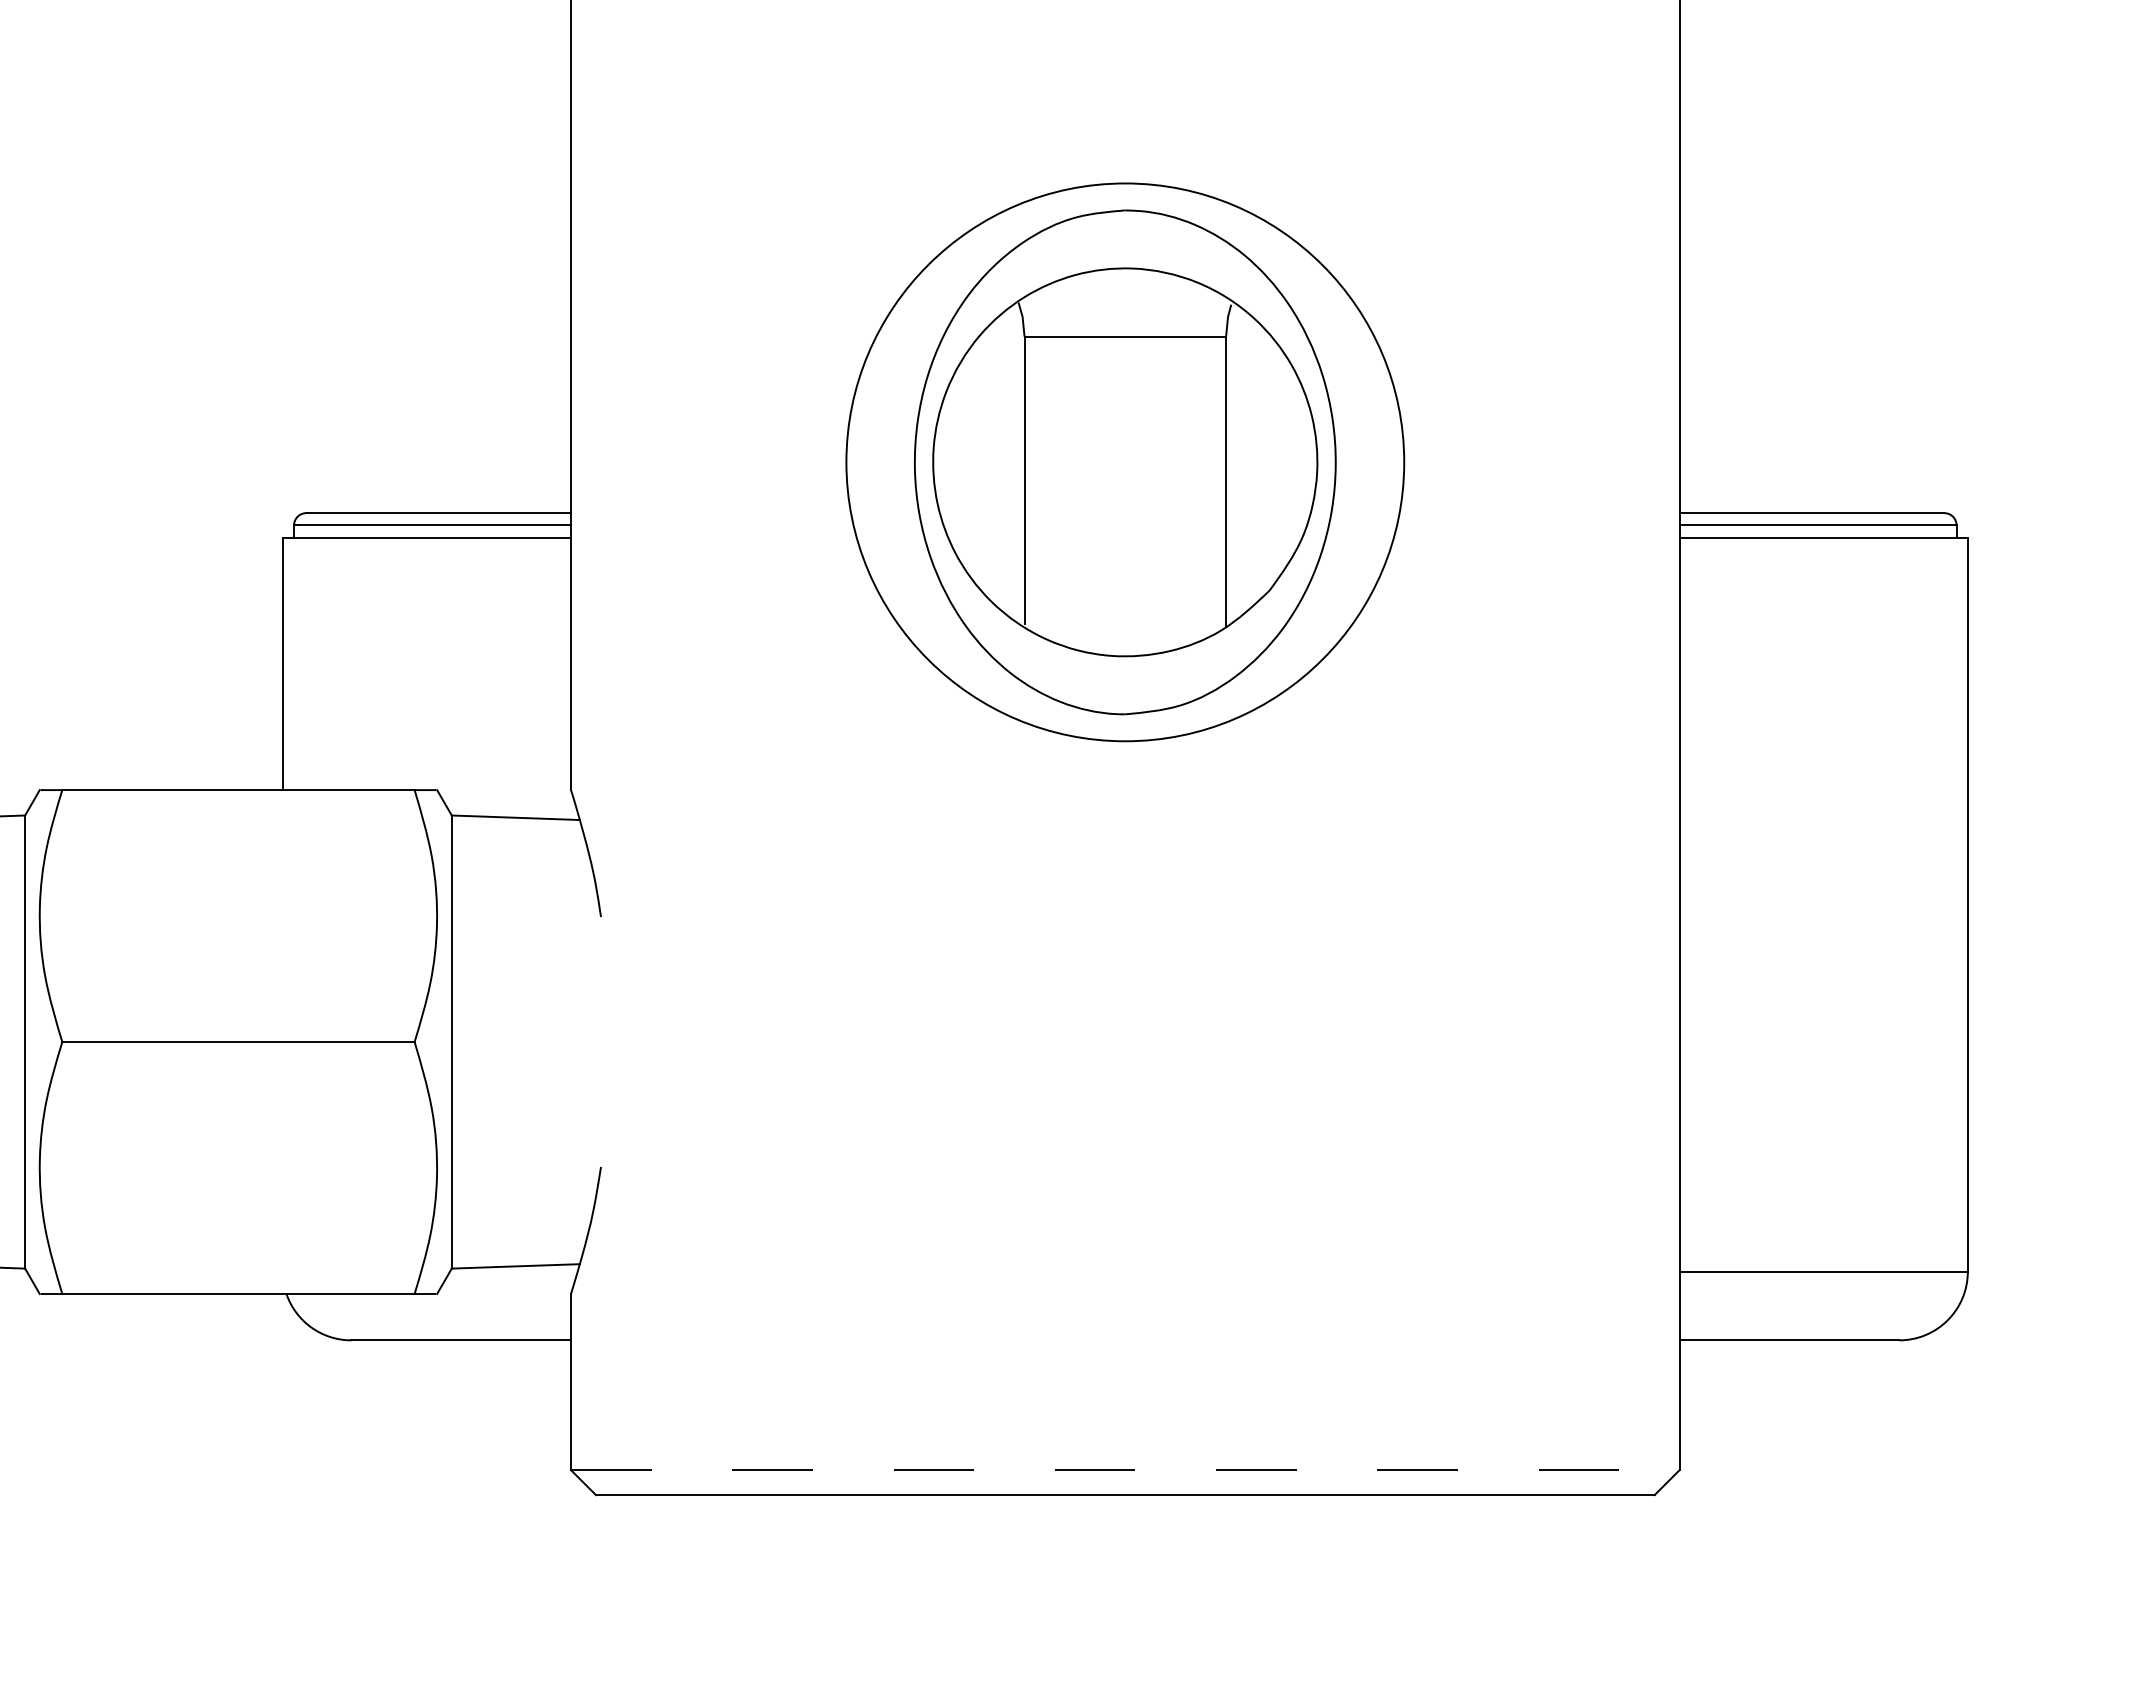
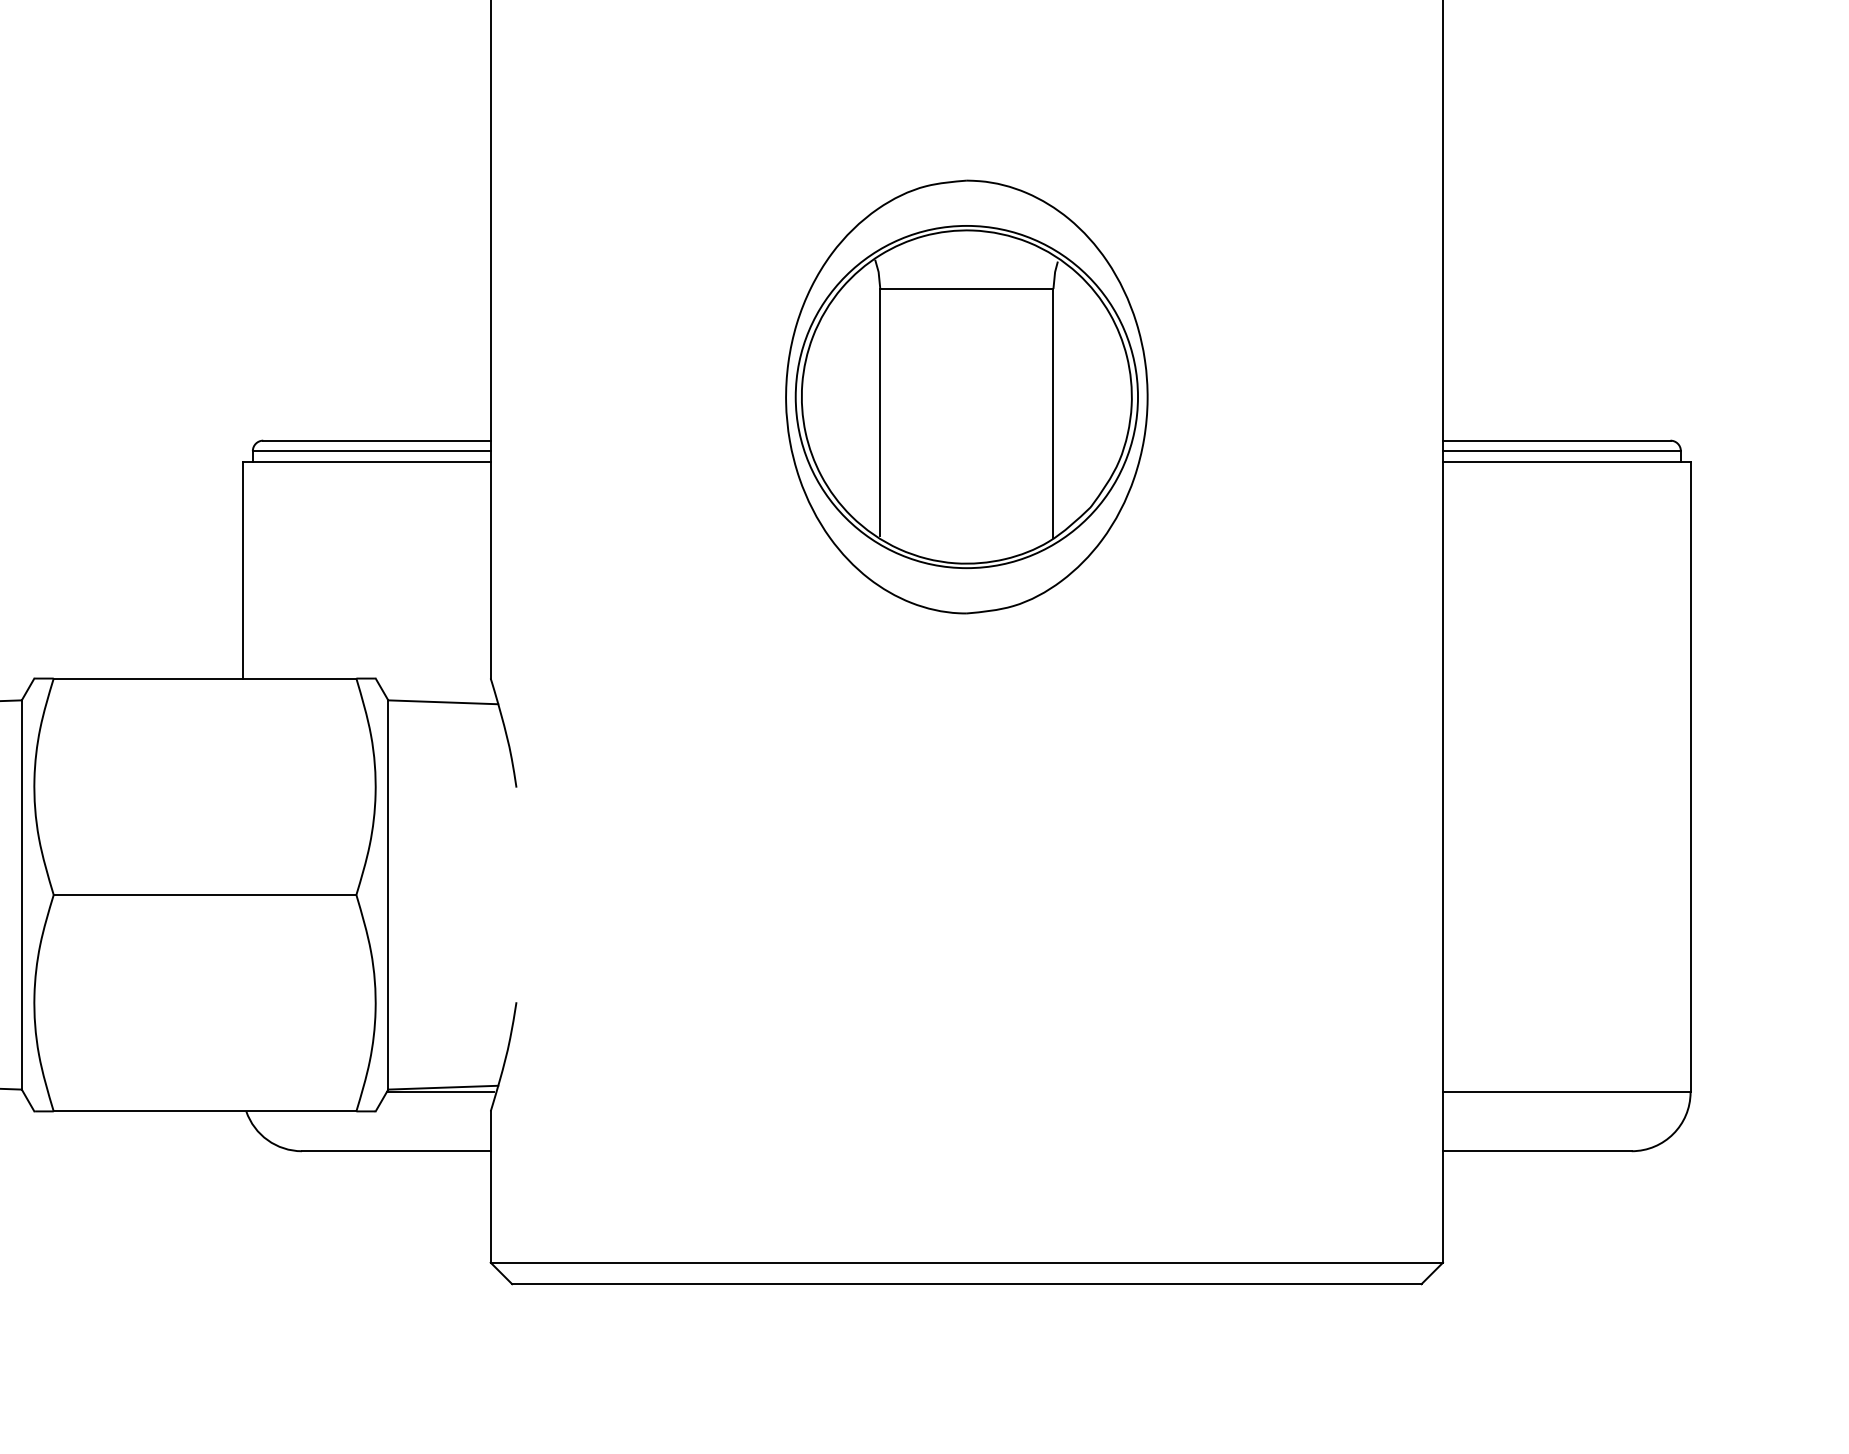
circle: (1125, 462) -> (967, 397), size x0.71
line: (512, 1271) -> (440, 1092), added
line: (1125, 1470) -> (967, 1263), dashed -> solid

